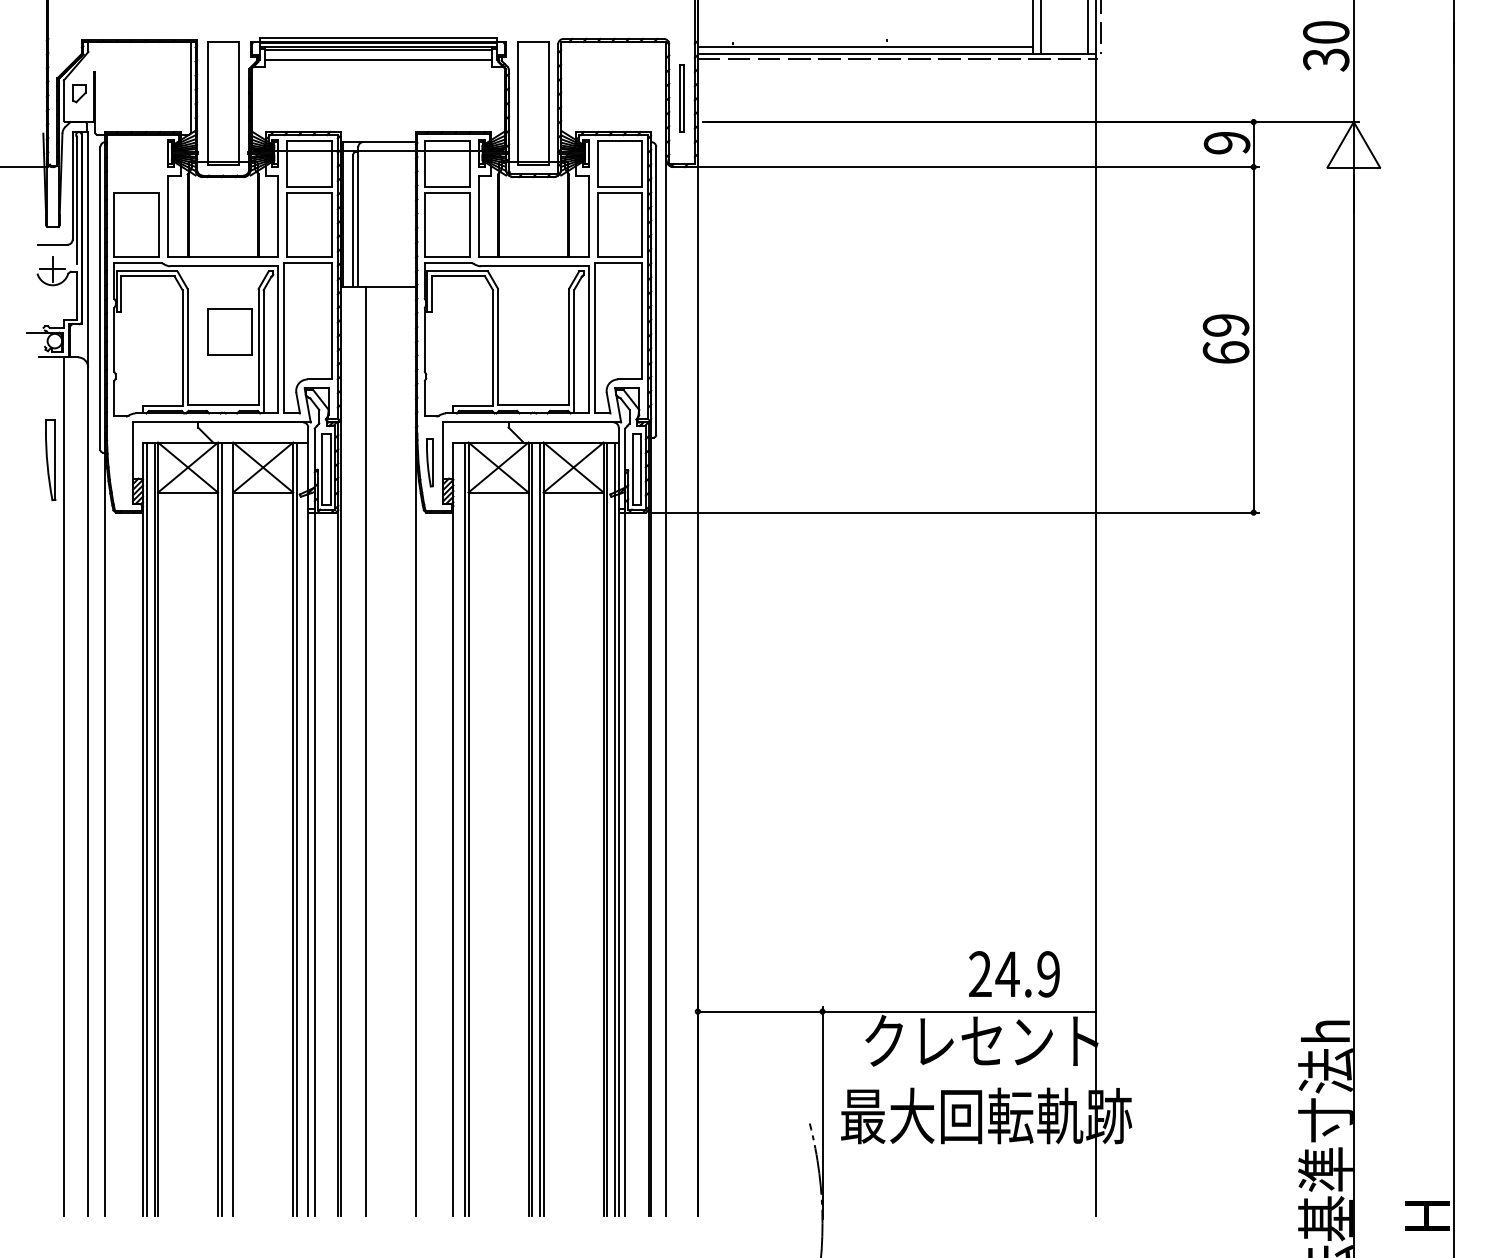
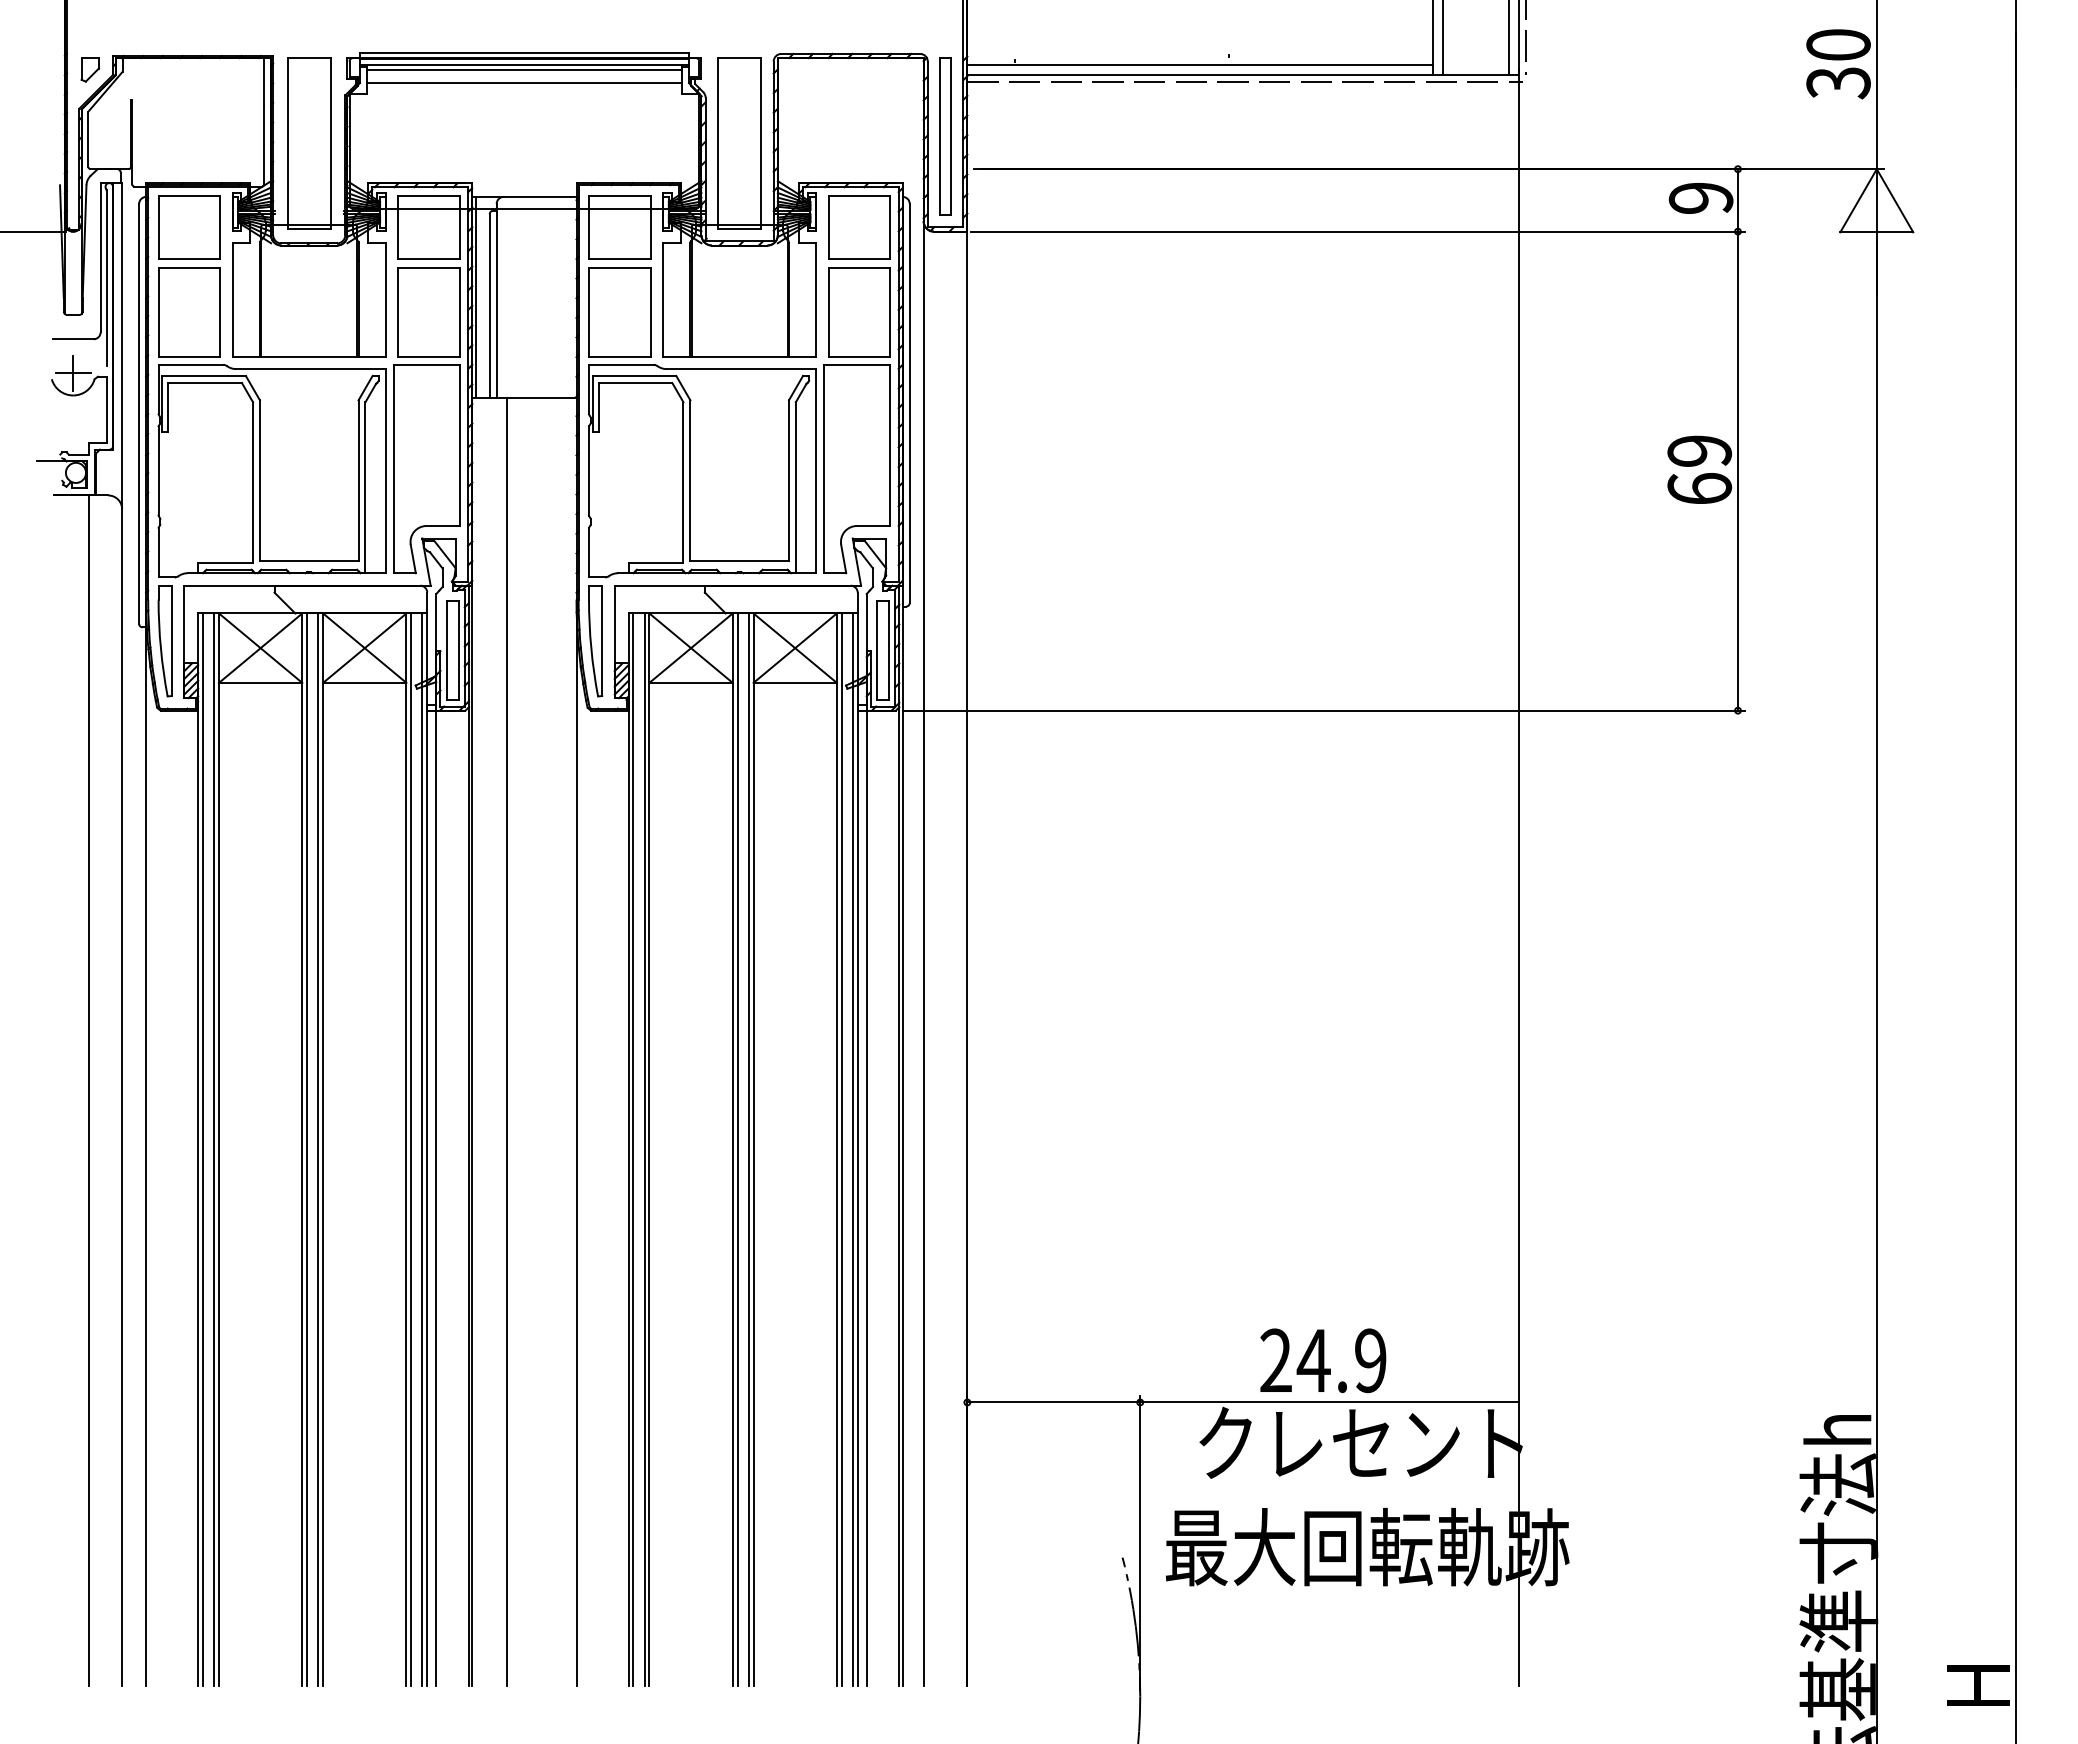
part: (79, 93) -> (89, 69), moved
part: (682, 98) -> (945, 136), size x1.67
part: (229, 332) -> (189, 227), moved
part: (50, 460) -> (164, 641), moved
part: (429, 462) -> (595, 641), size x1.67
line: (229, 829) -> (318, 1149), added
line: (304, 829) -> (422, 1149), added
line: (457, 829) -> (633, 1149), added
text: (1014, 974) -> (1323, 1360), moved

